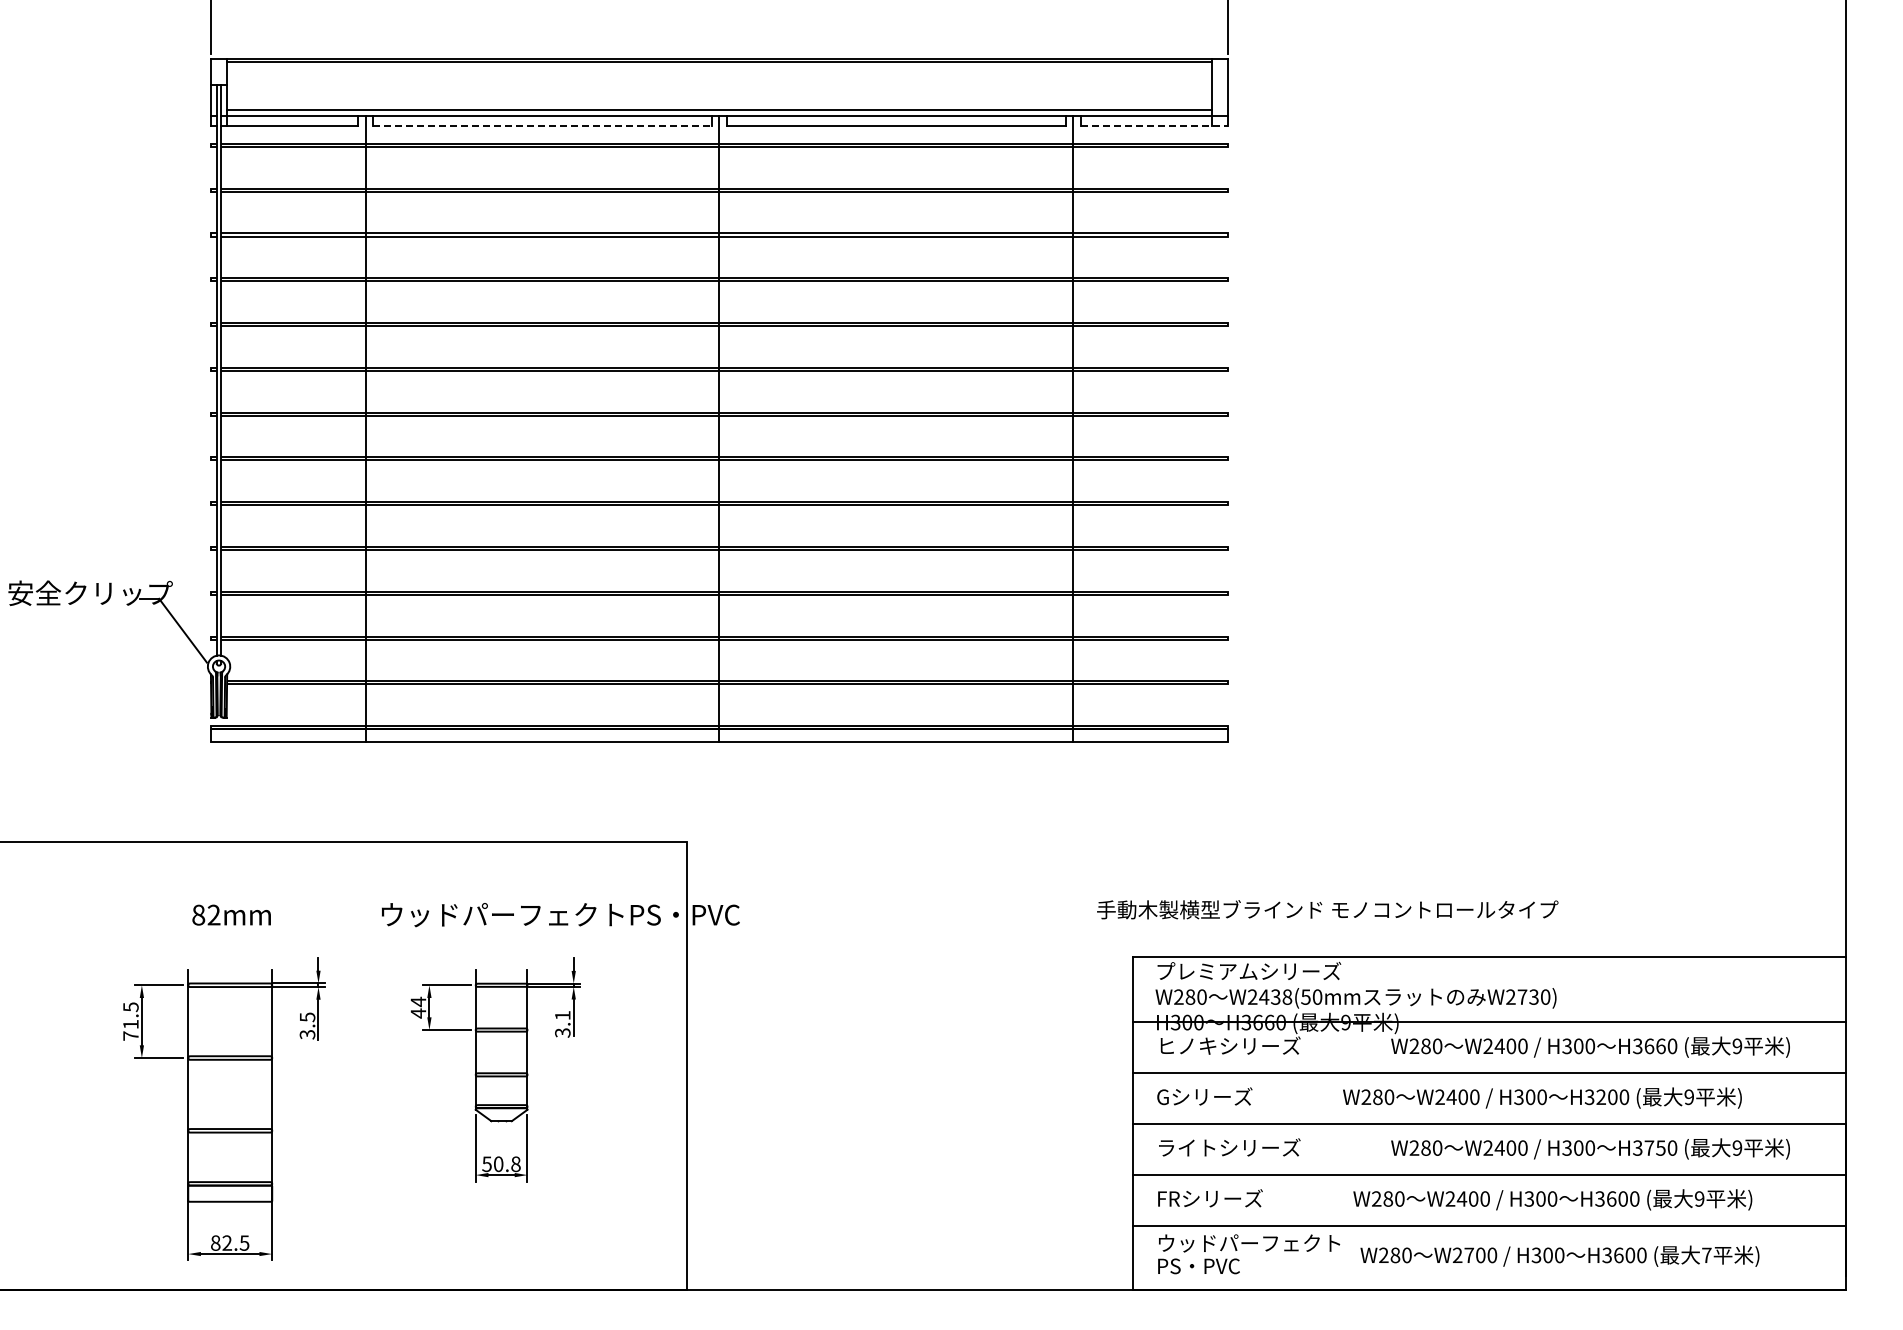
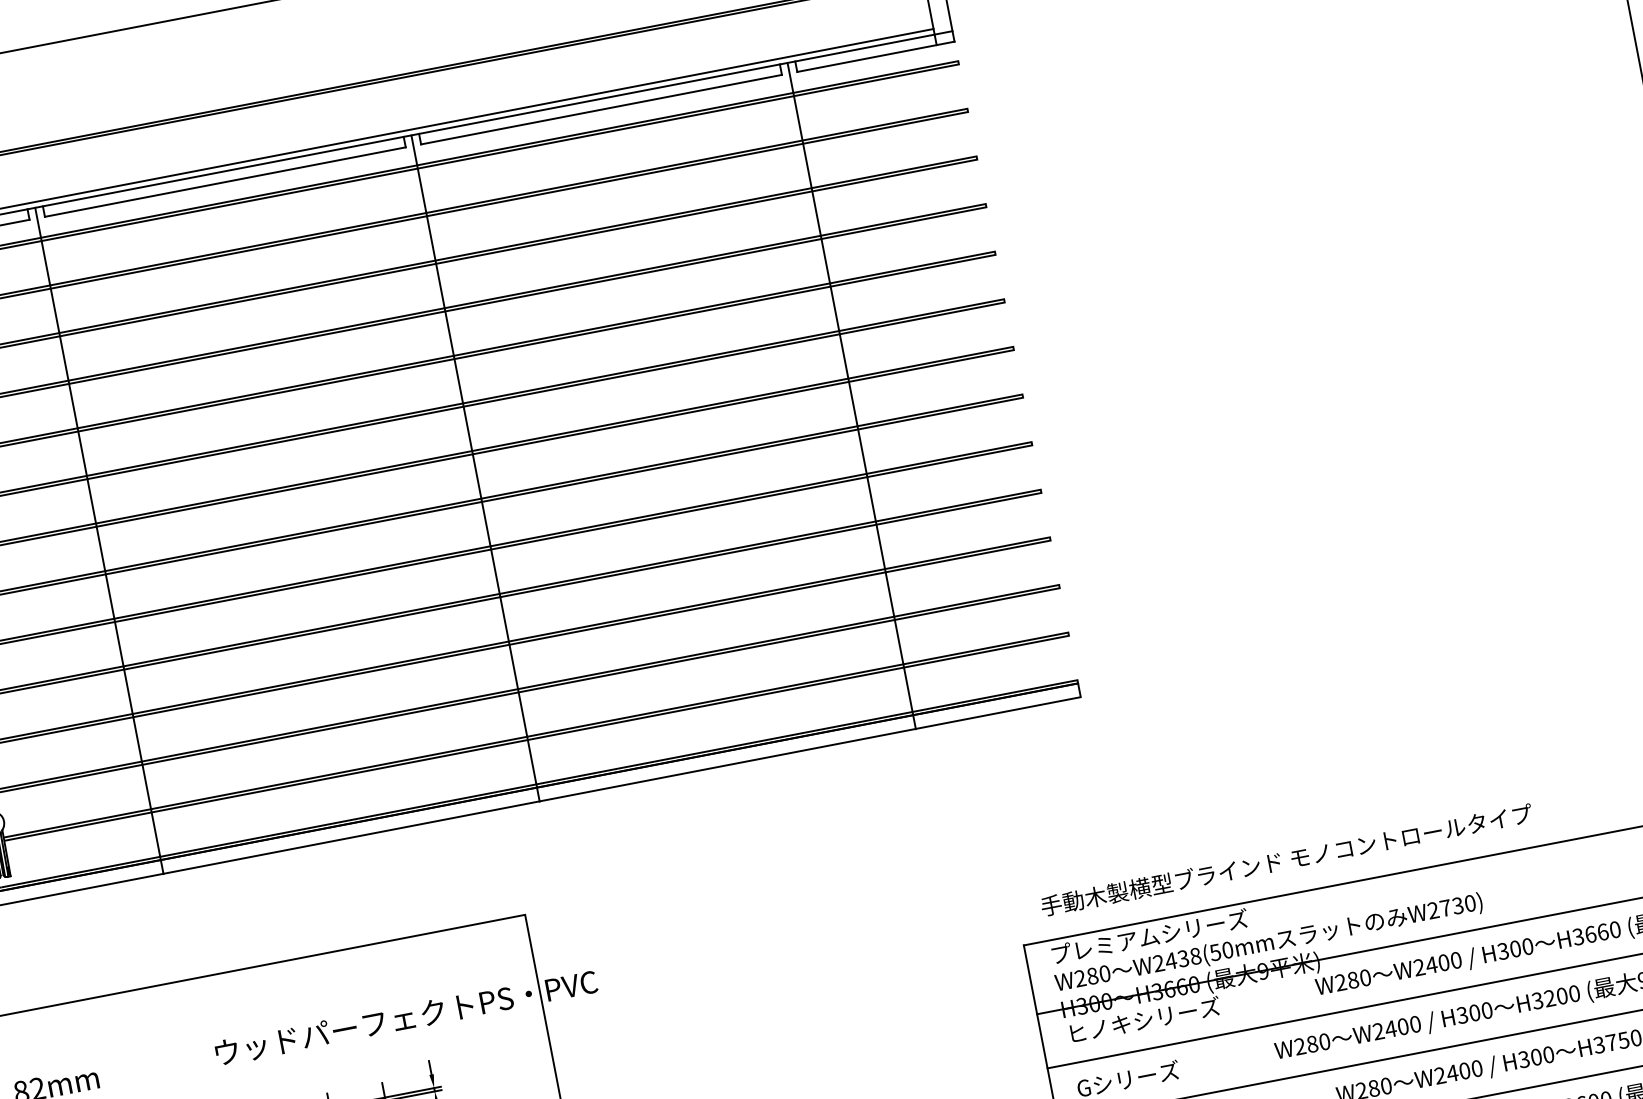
line: (542, 125) -> (225, 182), dashed -> solid
line: (1154, 125) -> (875, 56), dashed -> solid
text: (1327, 909) -> (1286, 859), moved

